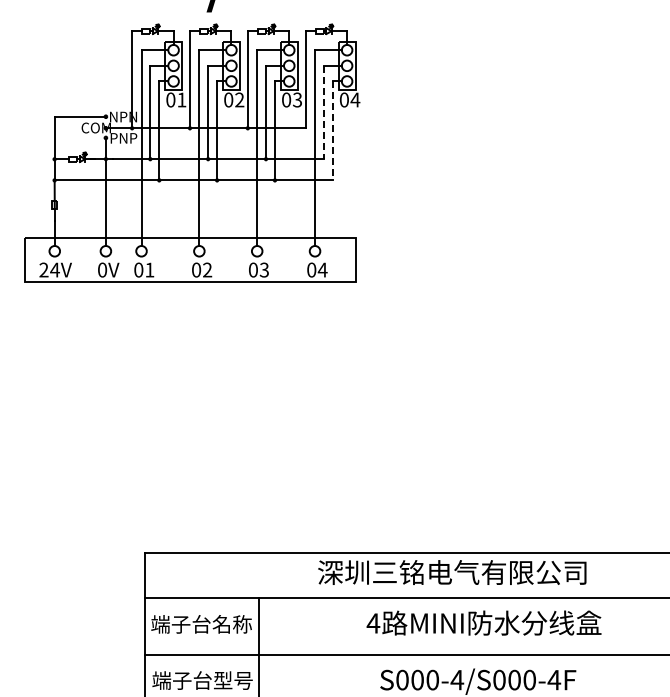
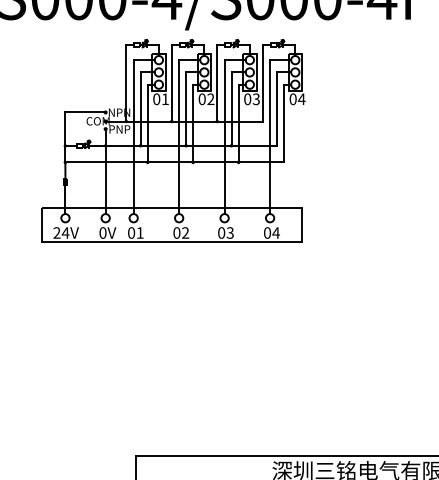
line: (323, 112) -> (276, 109), dashed -> solid
line: (332, 131) -> (283, 124), dashed -> solid

